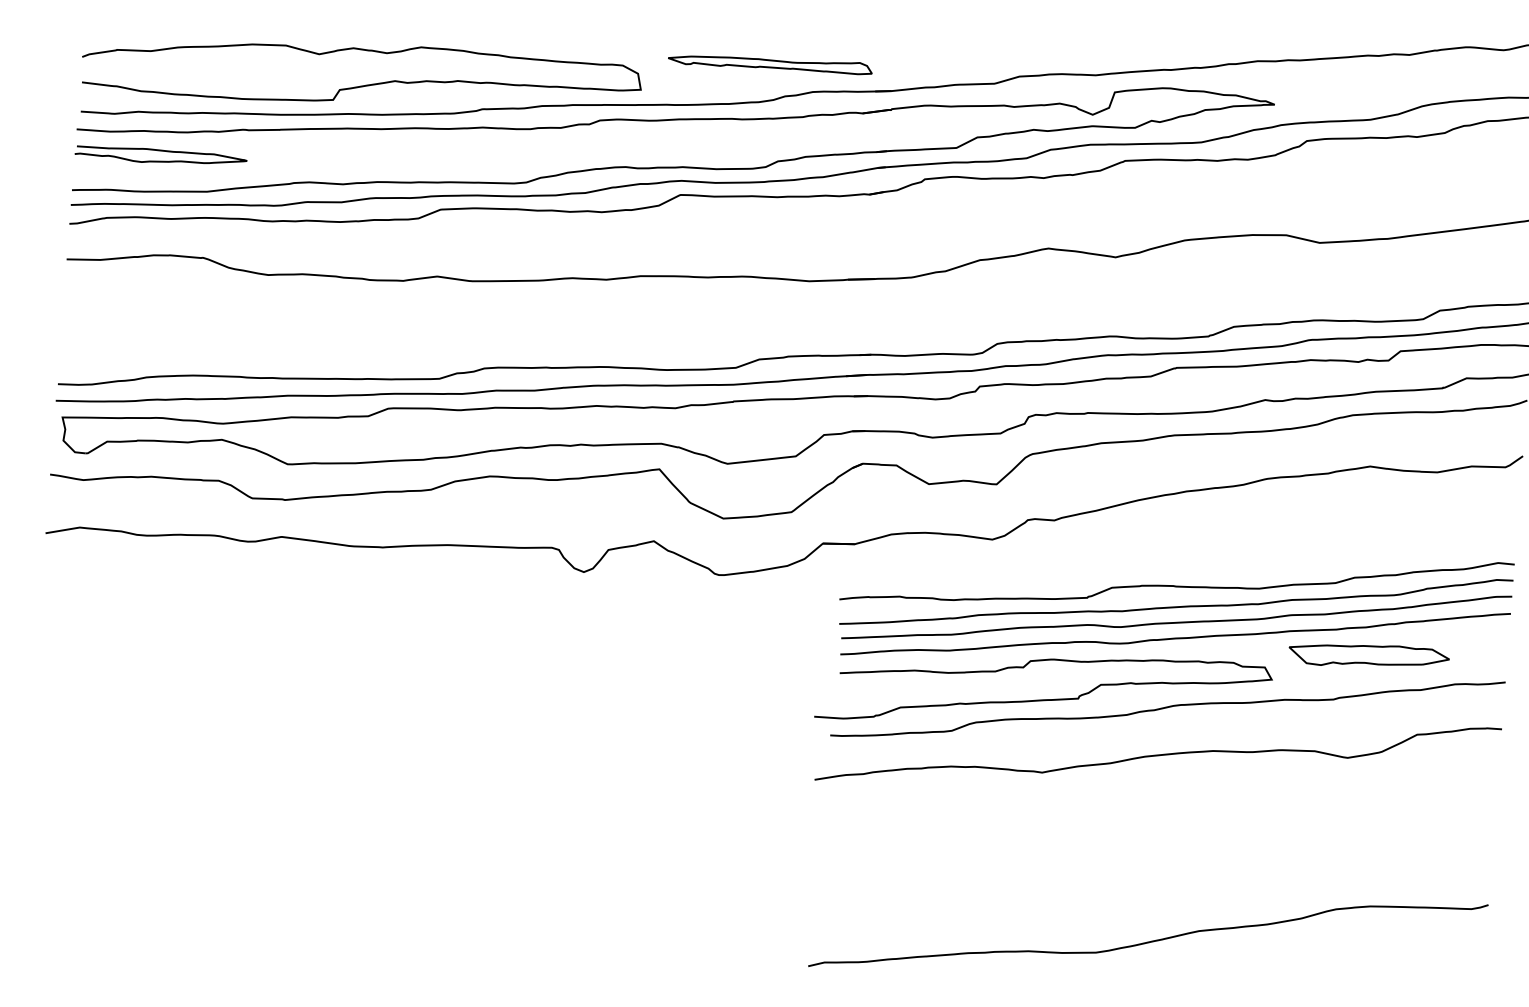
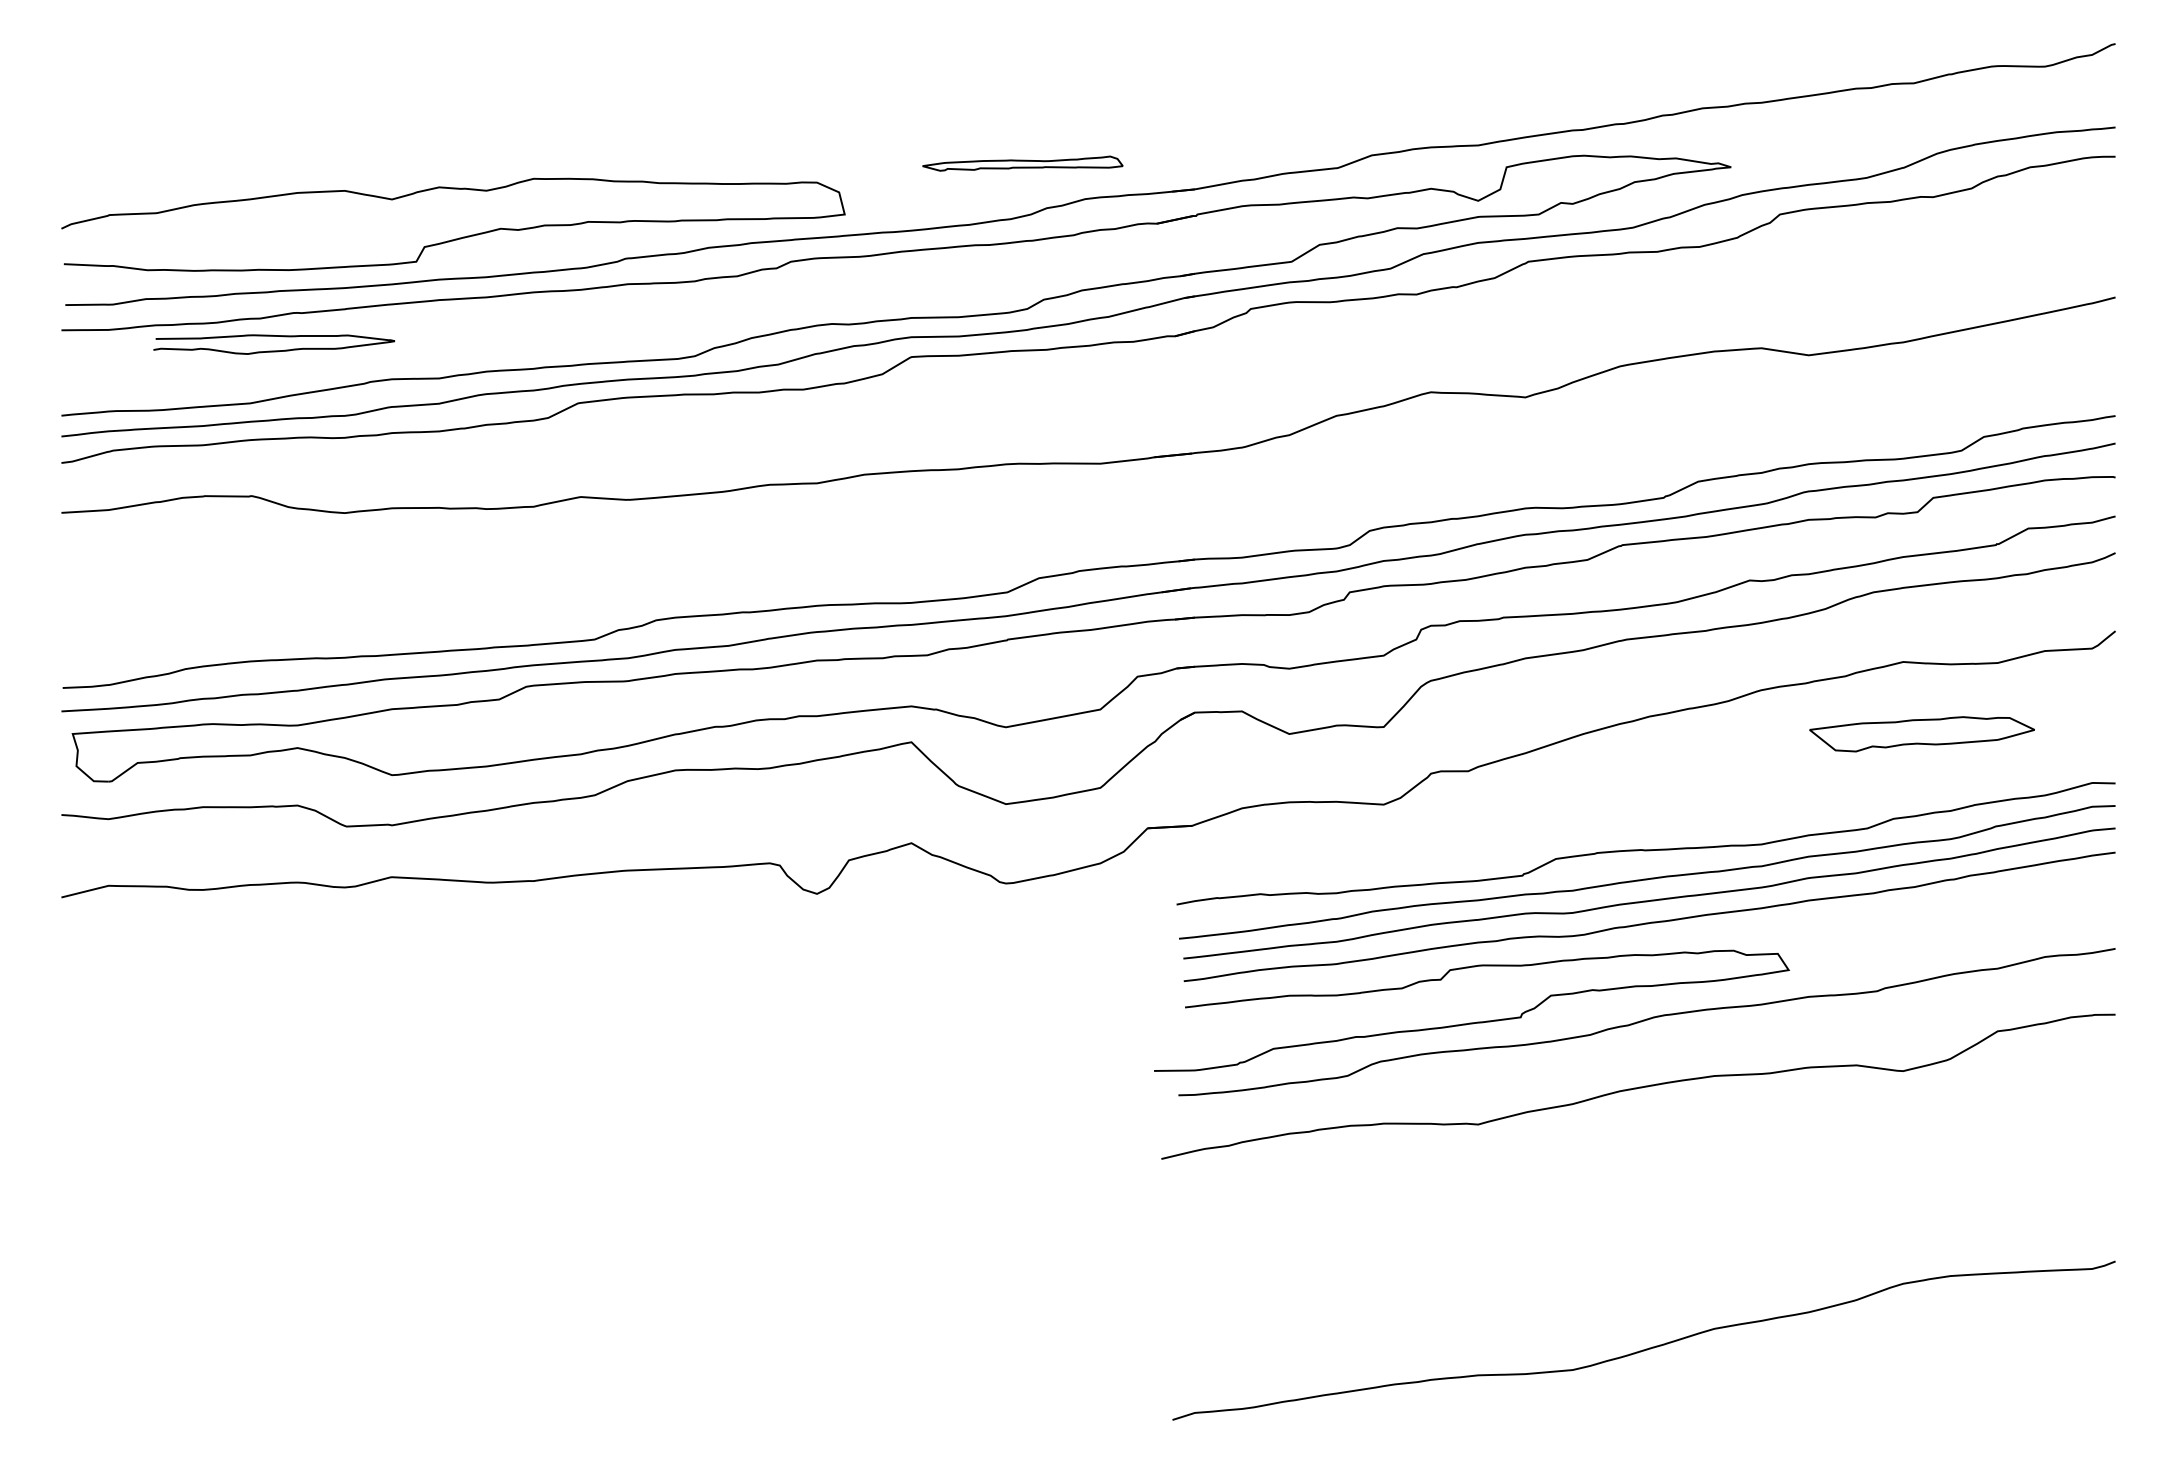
part: (770, 63) -> (1022, 163), size x0.7
curve: (160, 160) -> (273, 350), moved
part: (1368, 656) -> (1921, 734), moved

